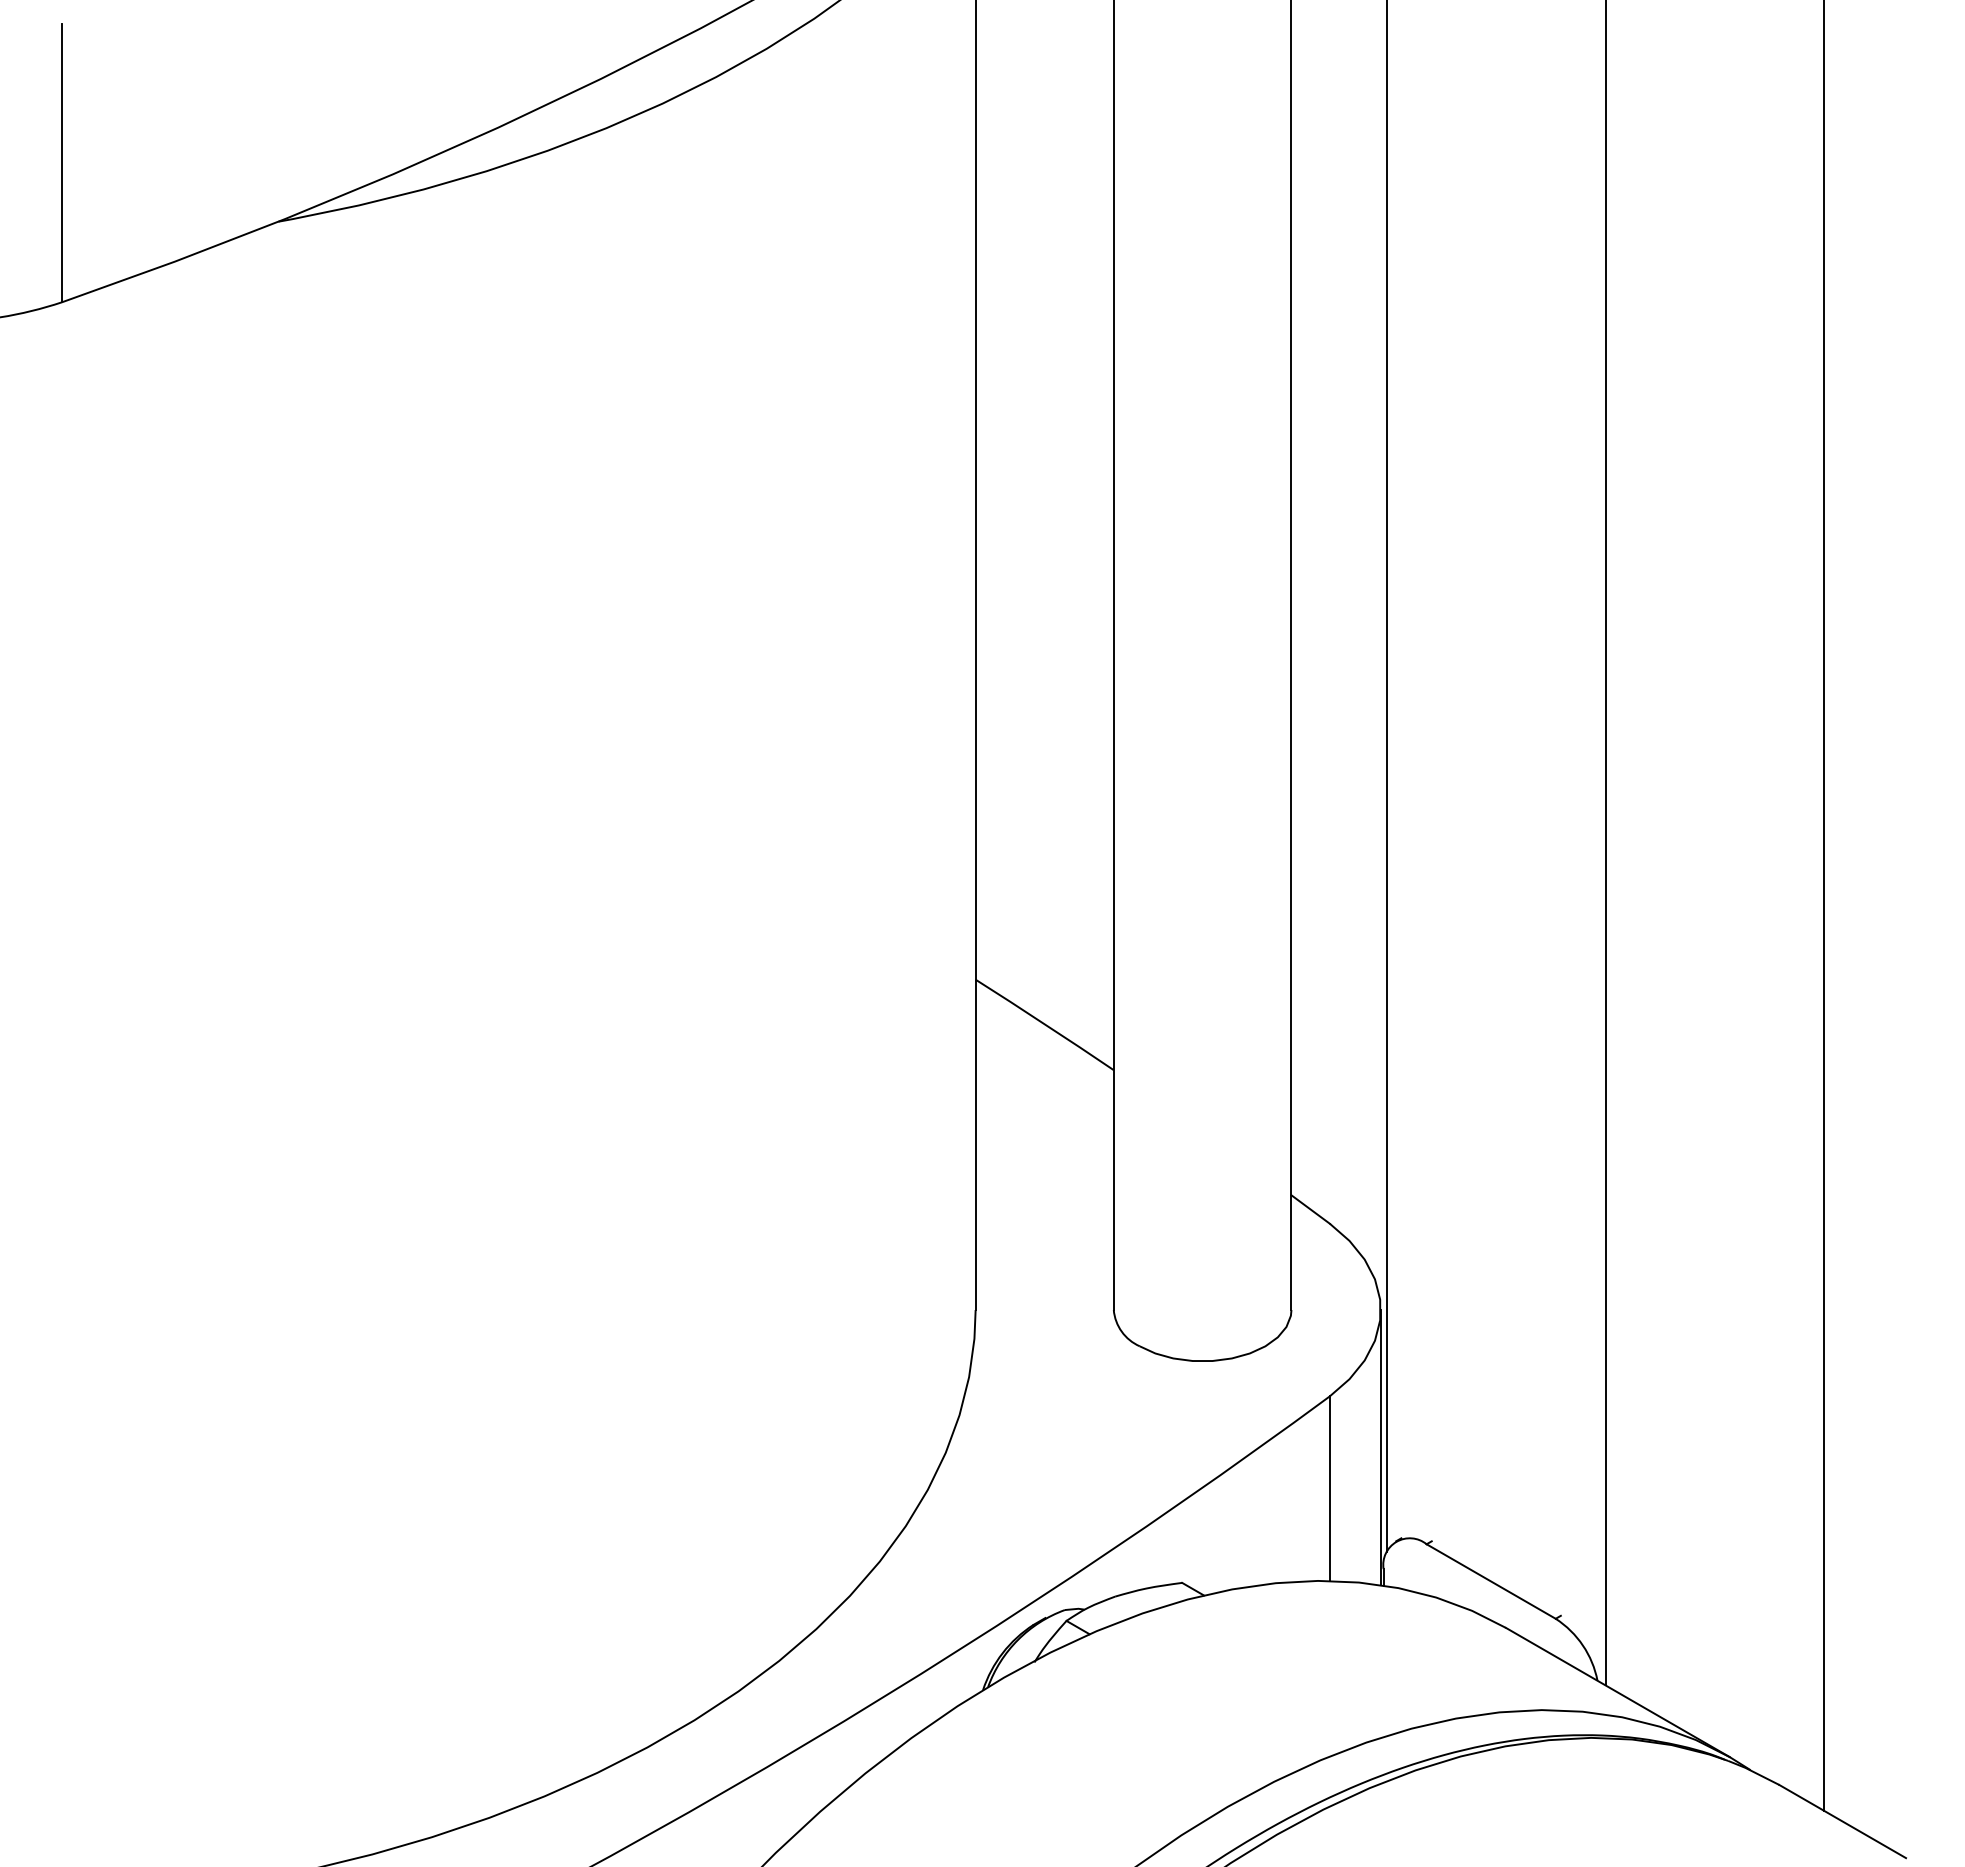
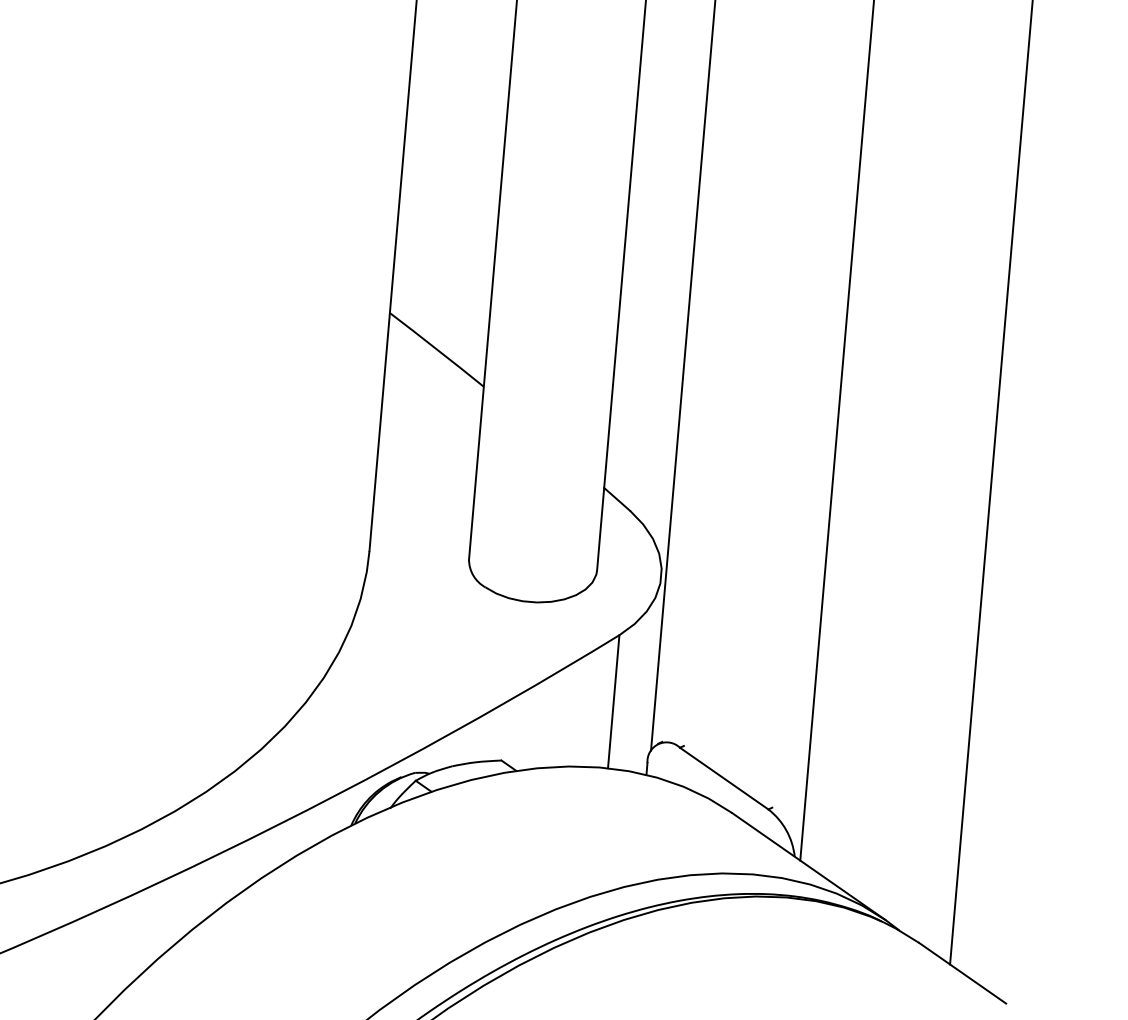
line: (1380, 1447) -> (652, 675), removed

